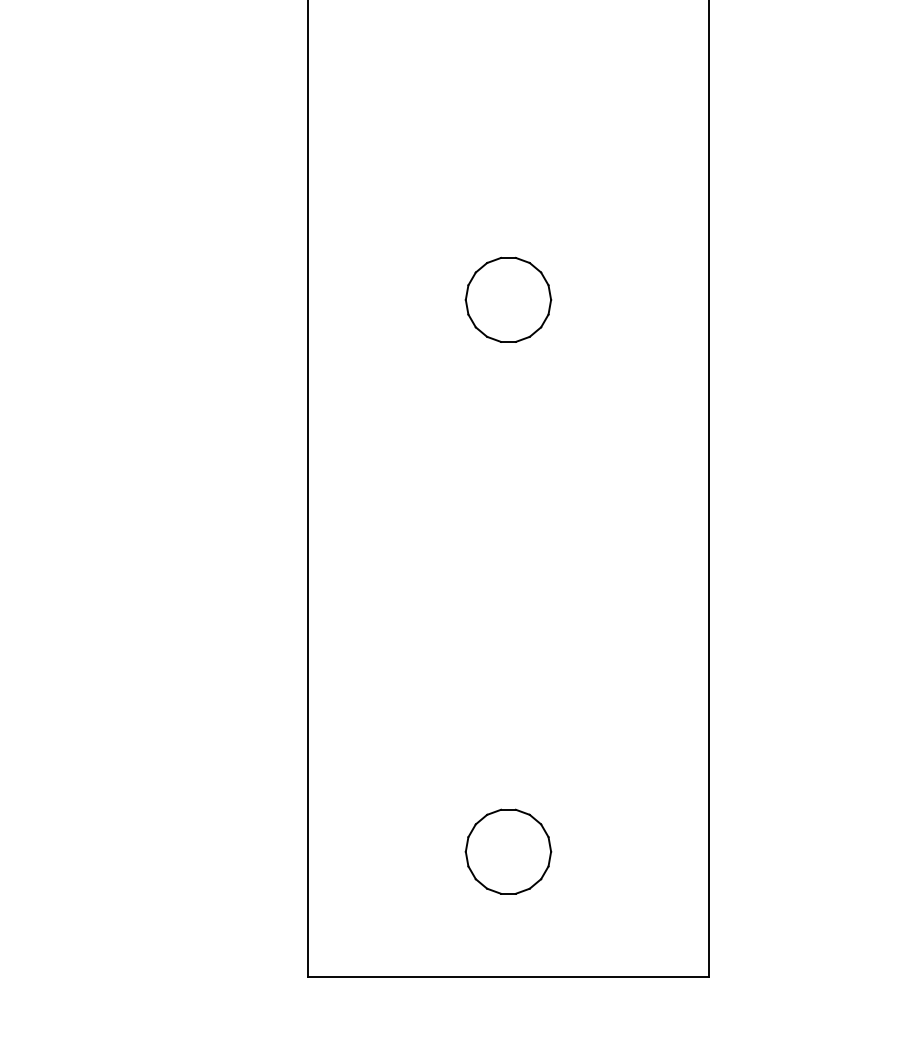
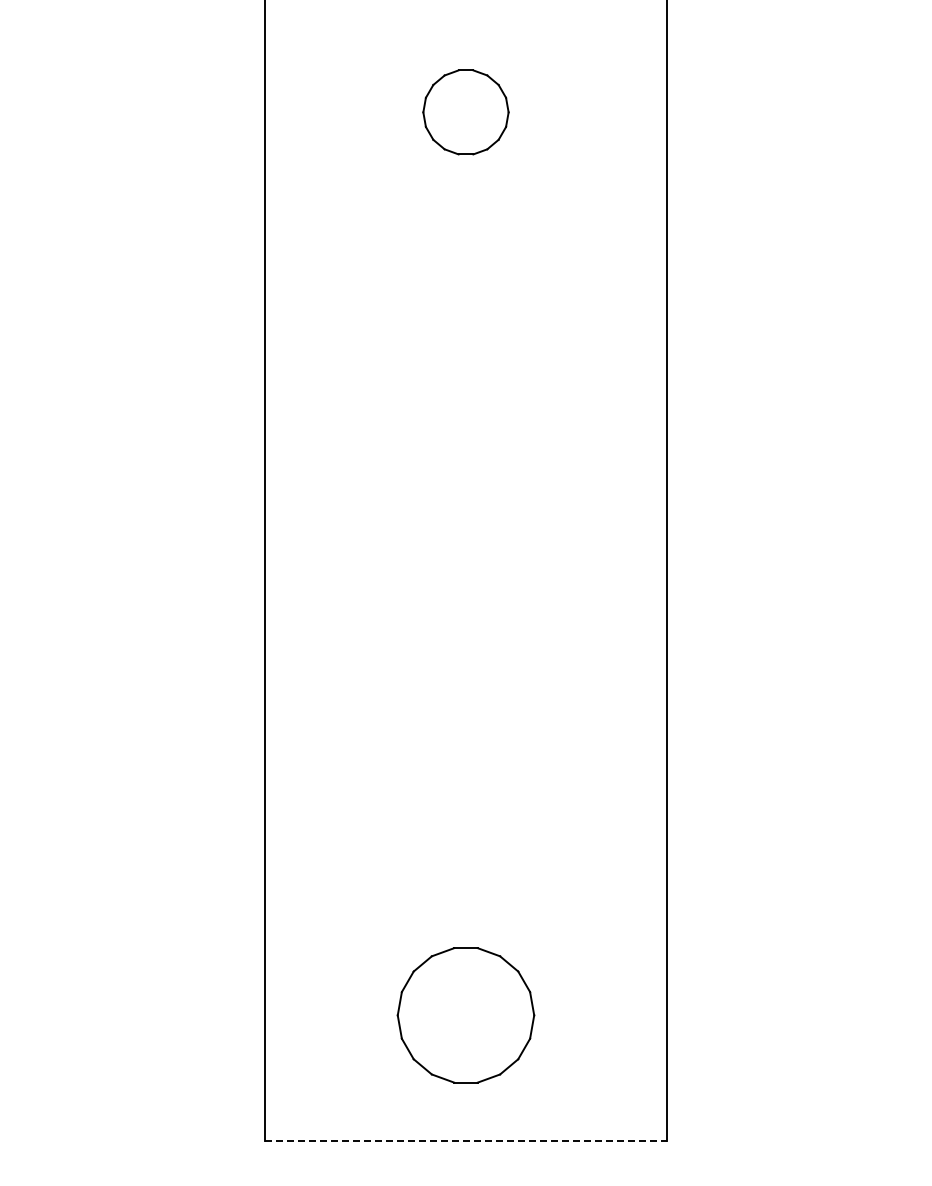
part: (507, 299) -> (465, 463), removed
part: (507, 851) -> (465, 1015), size x1.6
line: (508, 976) -> (466, 1140), solid -> dashed

